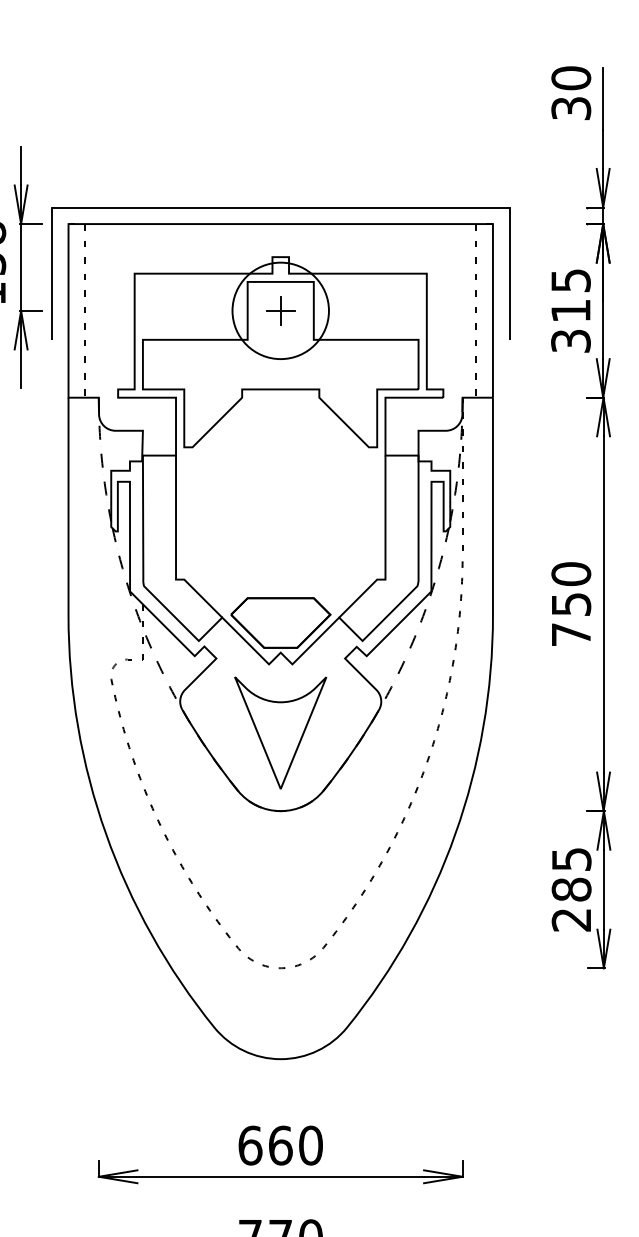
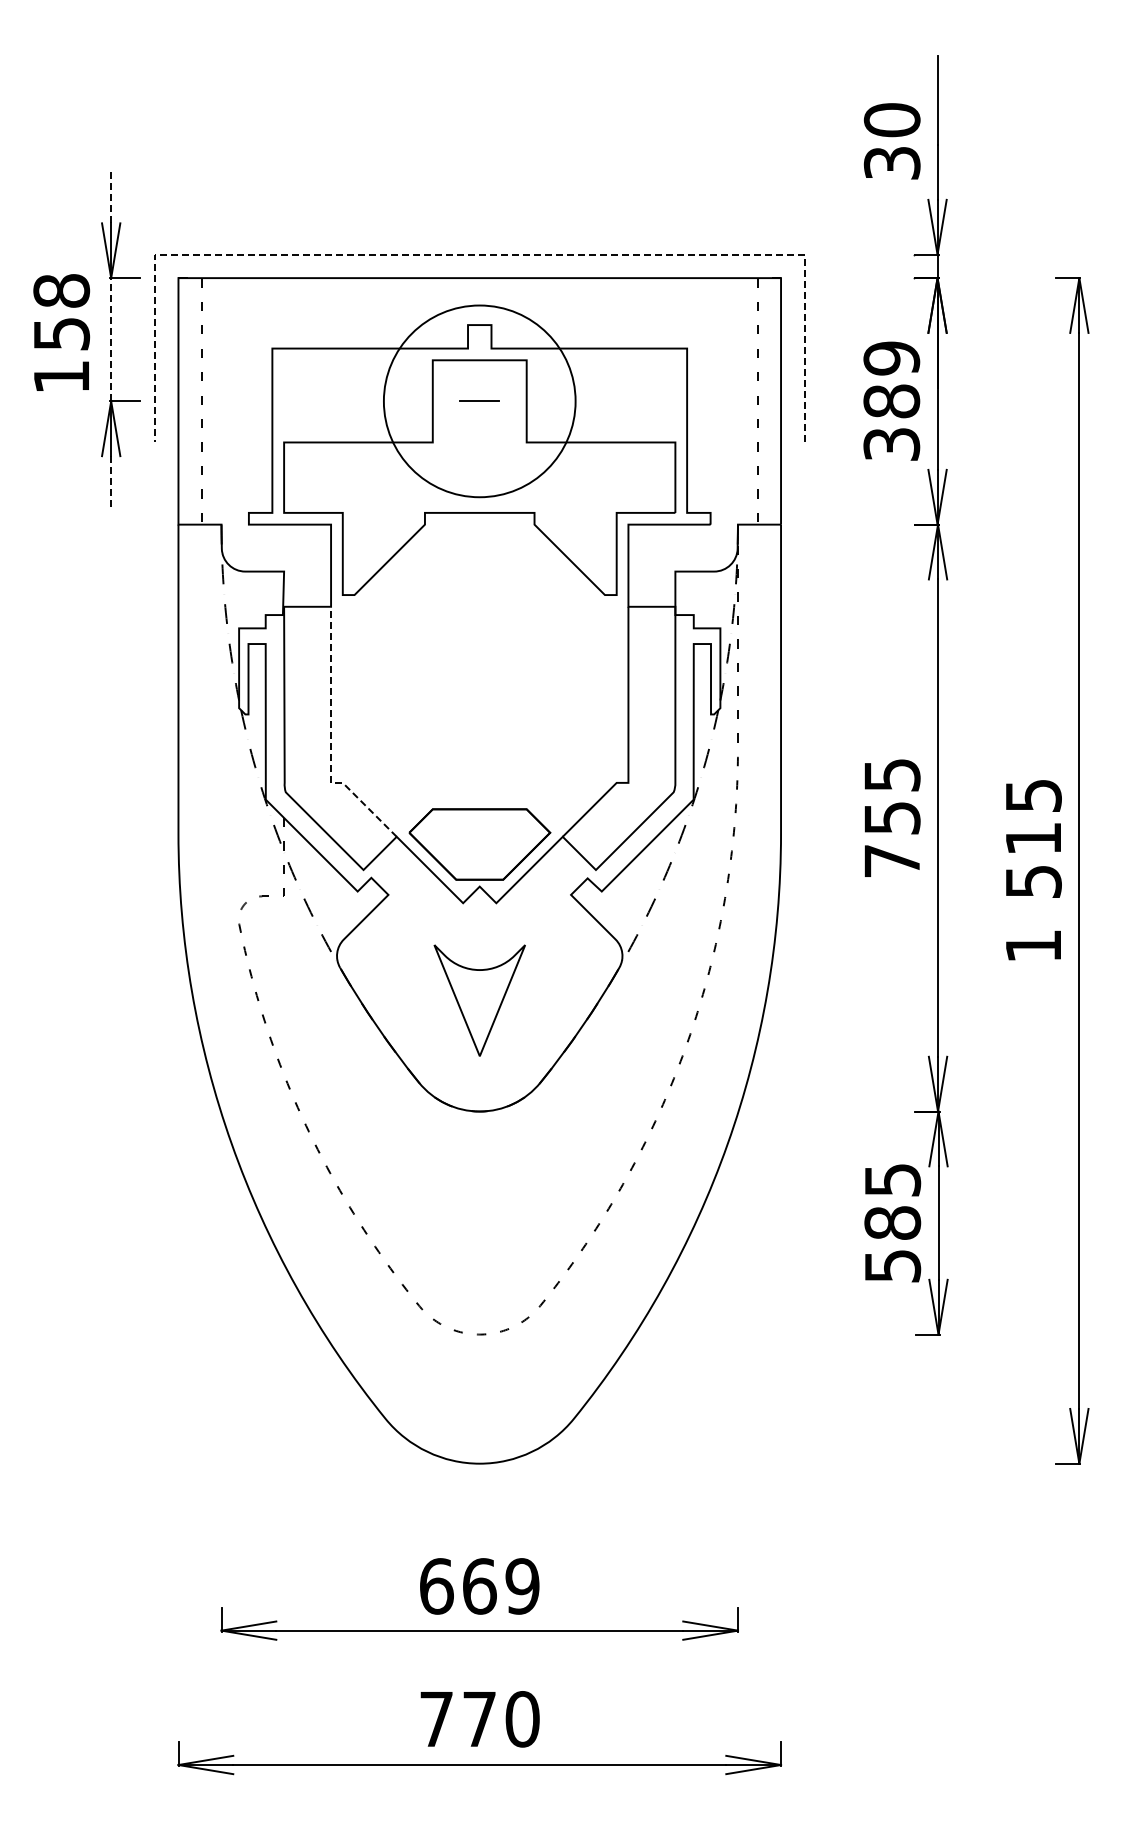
text: (570, 93) -> (891, 141), moved
line: (21, 165) -> (111, 195), solid -> dashed
line: (280, 207) -> (479, 254), solid -> dashed
line: (21, 267) -> (111, 339), solid -> dashed
text: (570, 295) -> (891, 379), 315 -> 389
circle: (280, 310) -> (479, 400), size x1.4
line: (280, 310) -> (479, 400), removed
line: (21, 369) -> (111, 484), solid -> dashed
line: (176, 549) -> (331, 740), solid -> dashed
text: (571, 574) -> (892, 775), 750 -> 755
part: (280, 732) -> (479, 1000), size x0.7
text: (571, 920) -> (892, 1266), 285 -> 585
text: (310, 1145) -> (522, 1586), 660 -> 669

